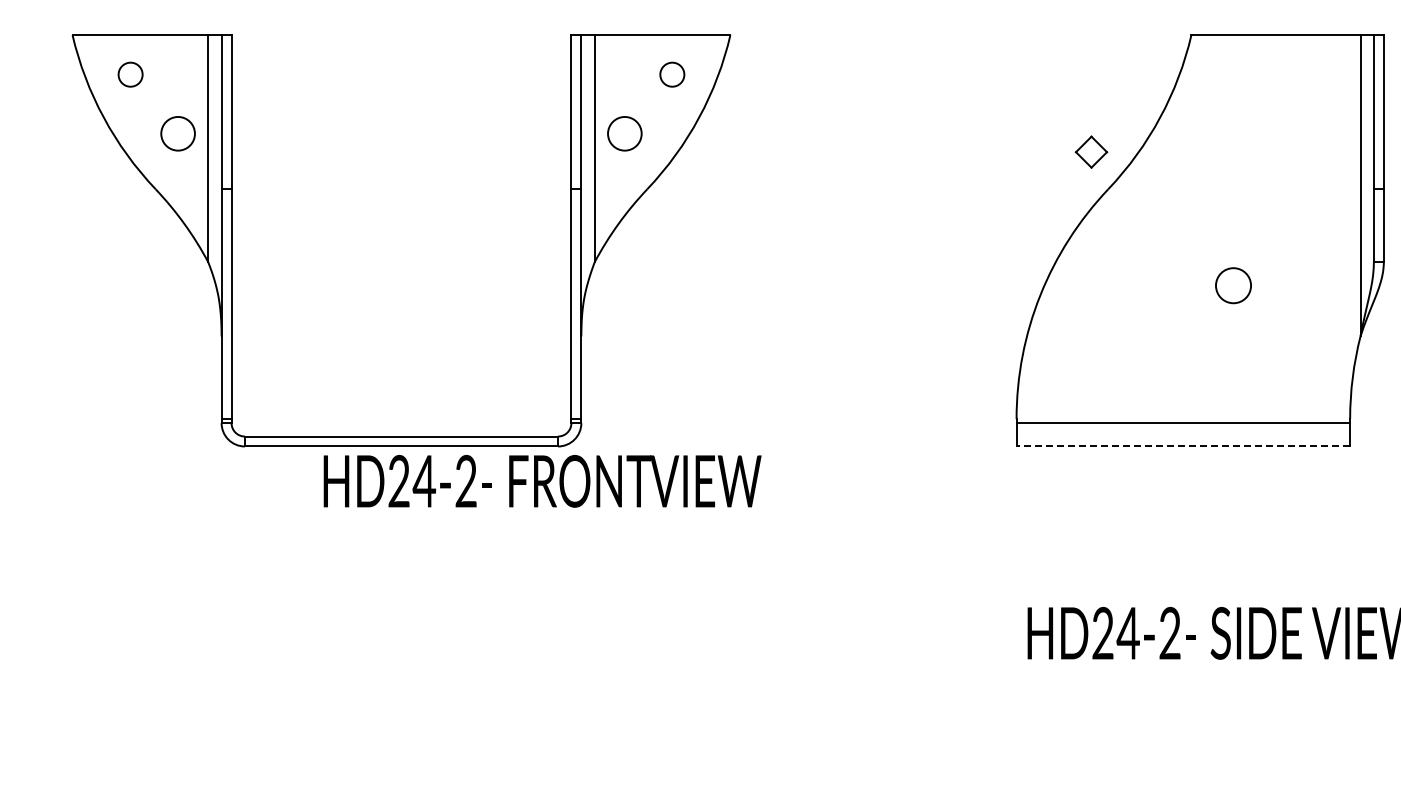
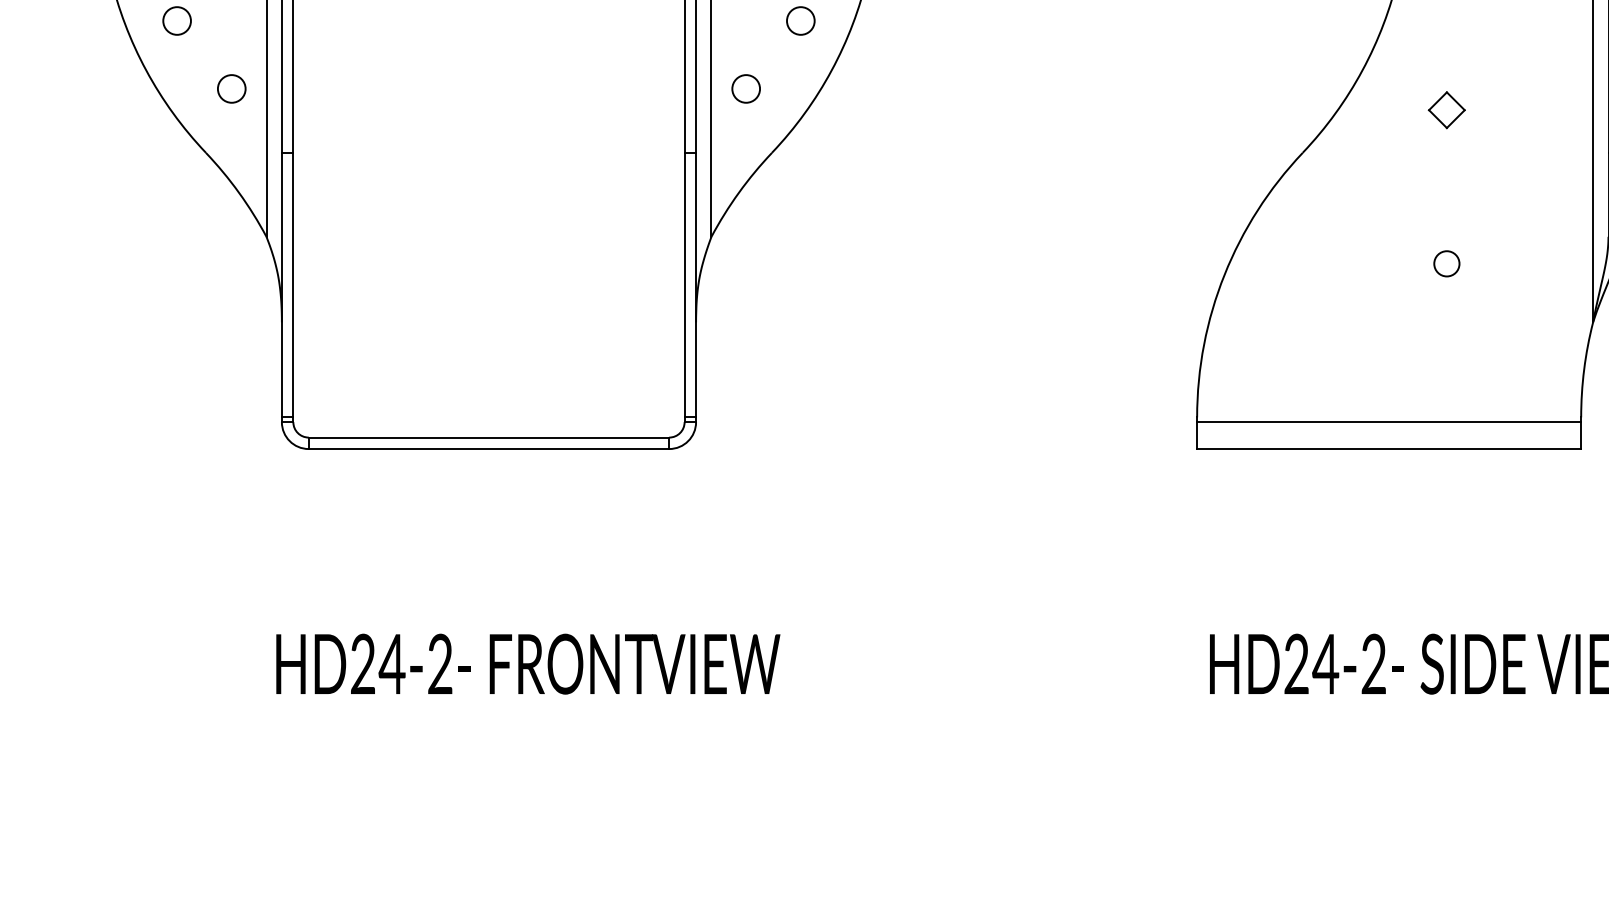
circle: (177, 133) -> (231, 88), size x0.71
circle: (624, 133) -> (745, 88), size x0.71
part: (1091, 151) -> (1446, 109), moved
circle: (1233, 285) -> (1446, 263), size x0.62
line: (1183, 446) -> (1389, 449), dashed -> solid
text: (542, 481) -> (528, 664), moved

